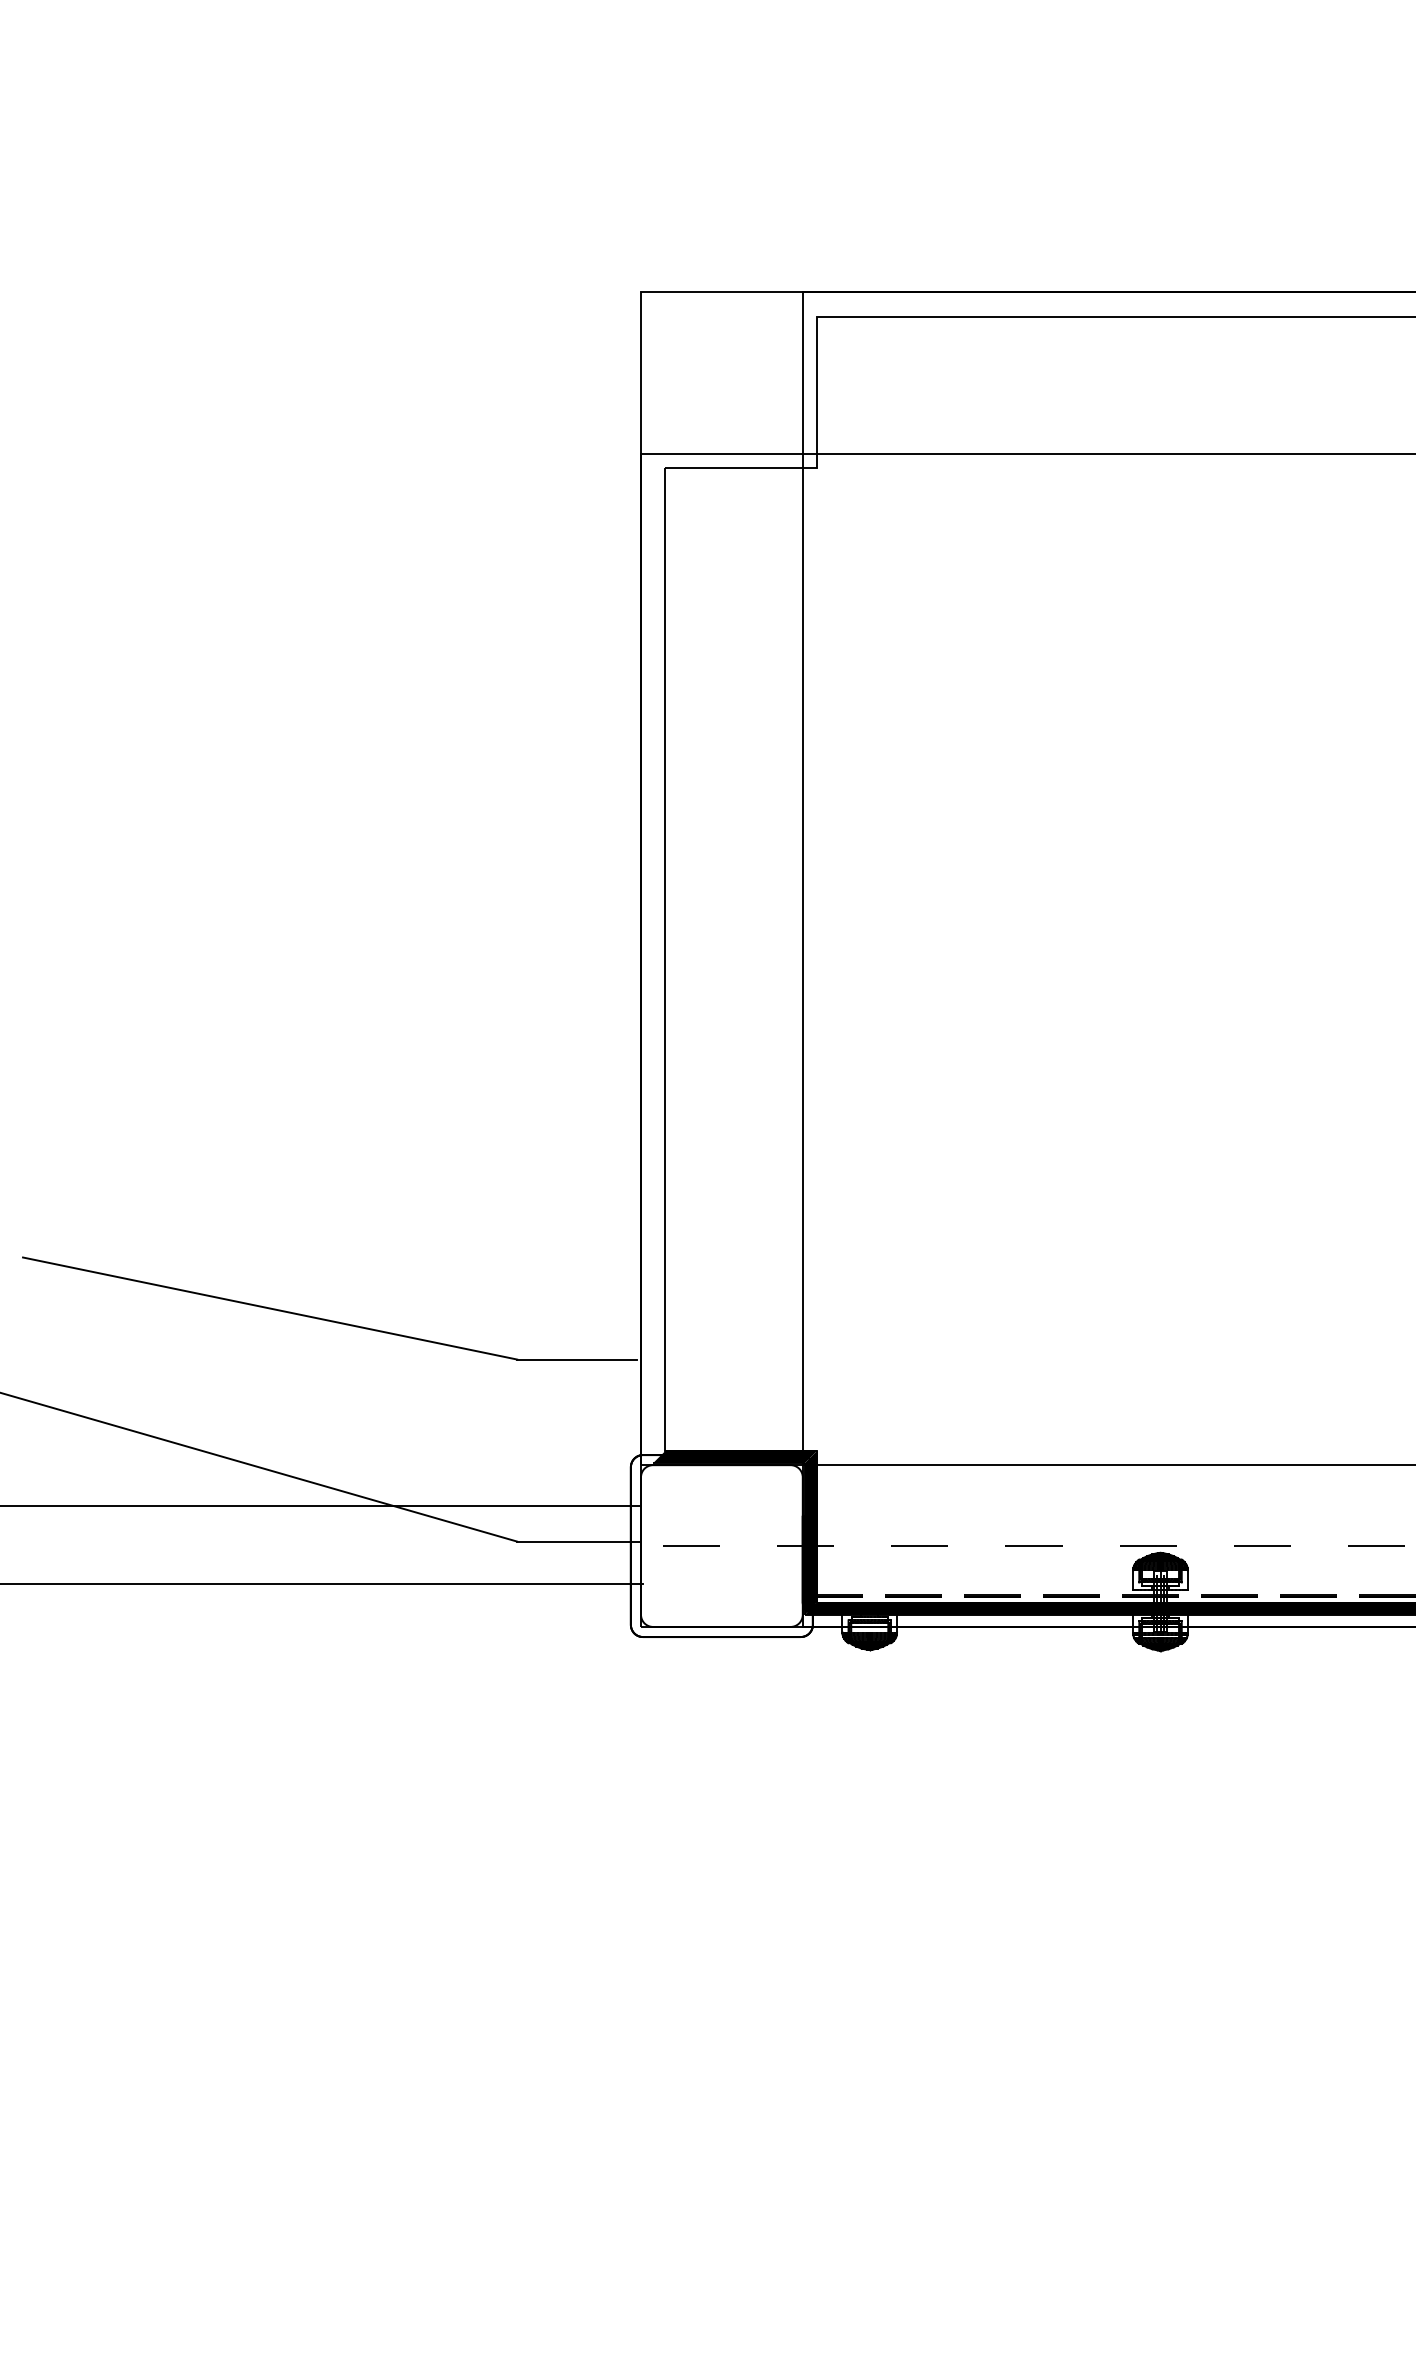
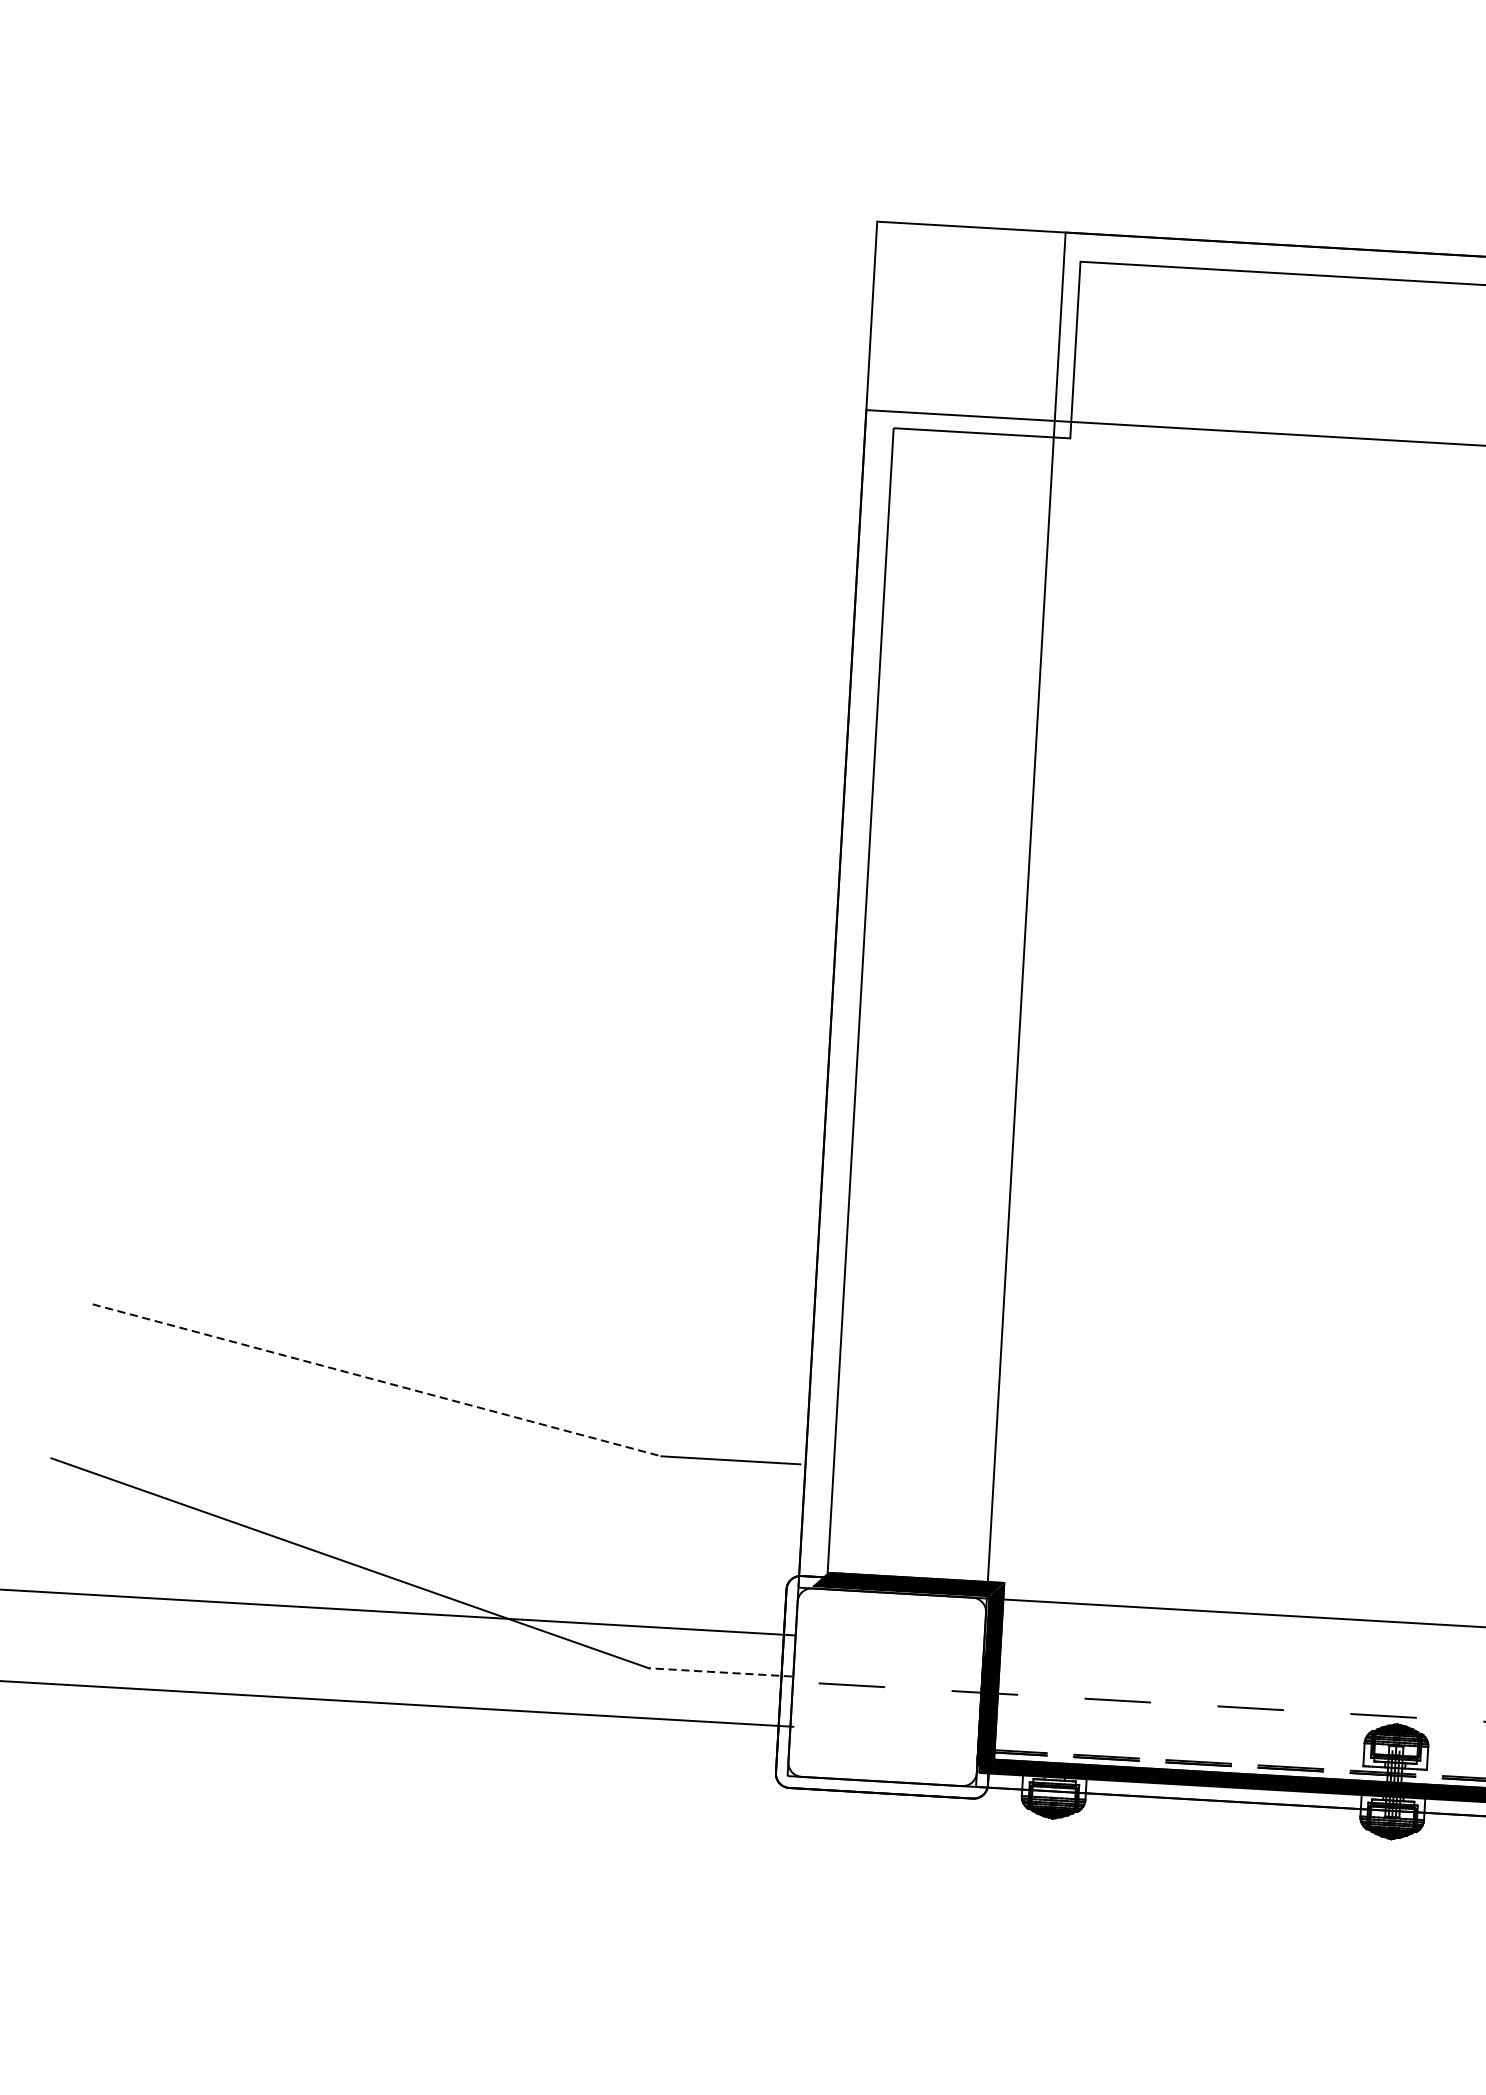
line: (270, 1308) -> (377, 1380), solid -> dashed
line: (577, 1541) -> (719, 1672), solid -> dashed

